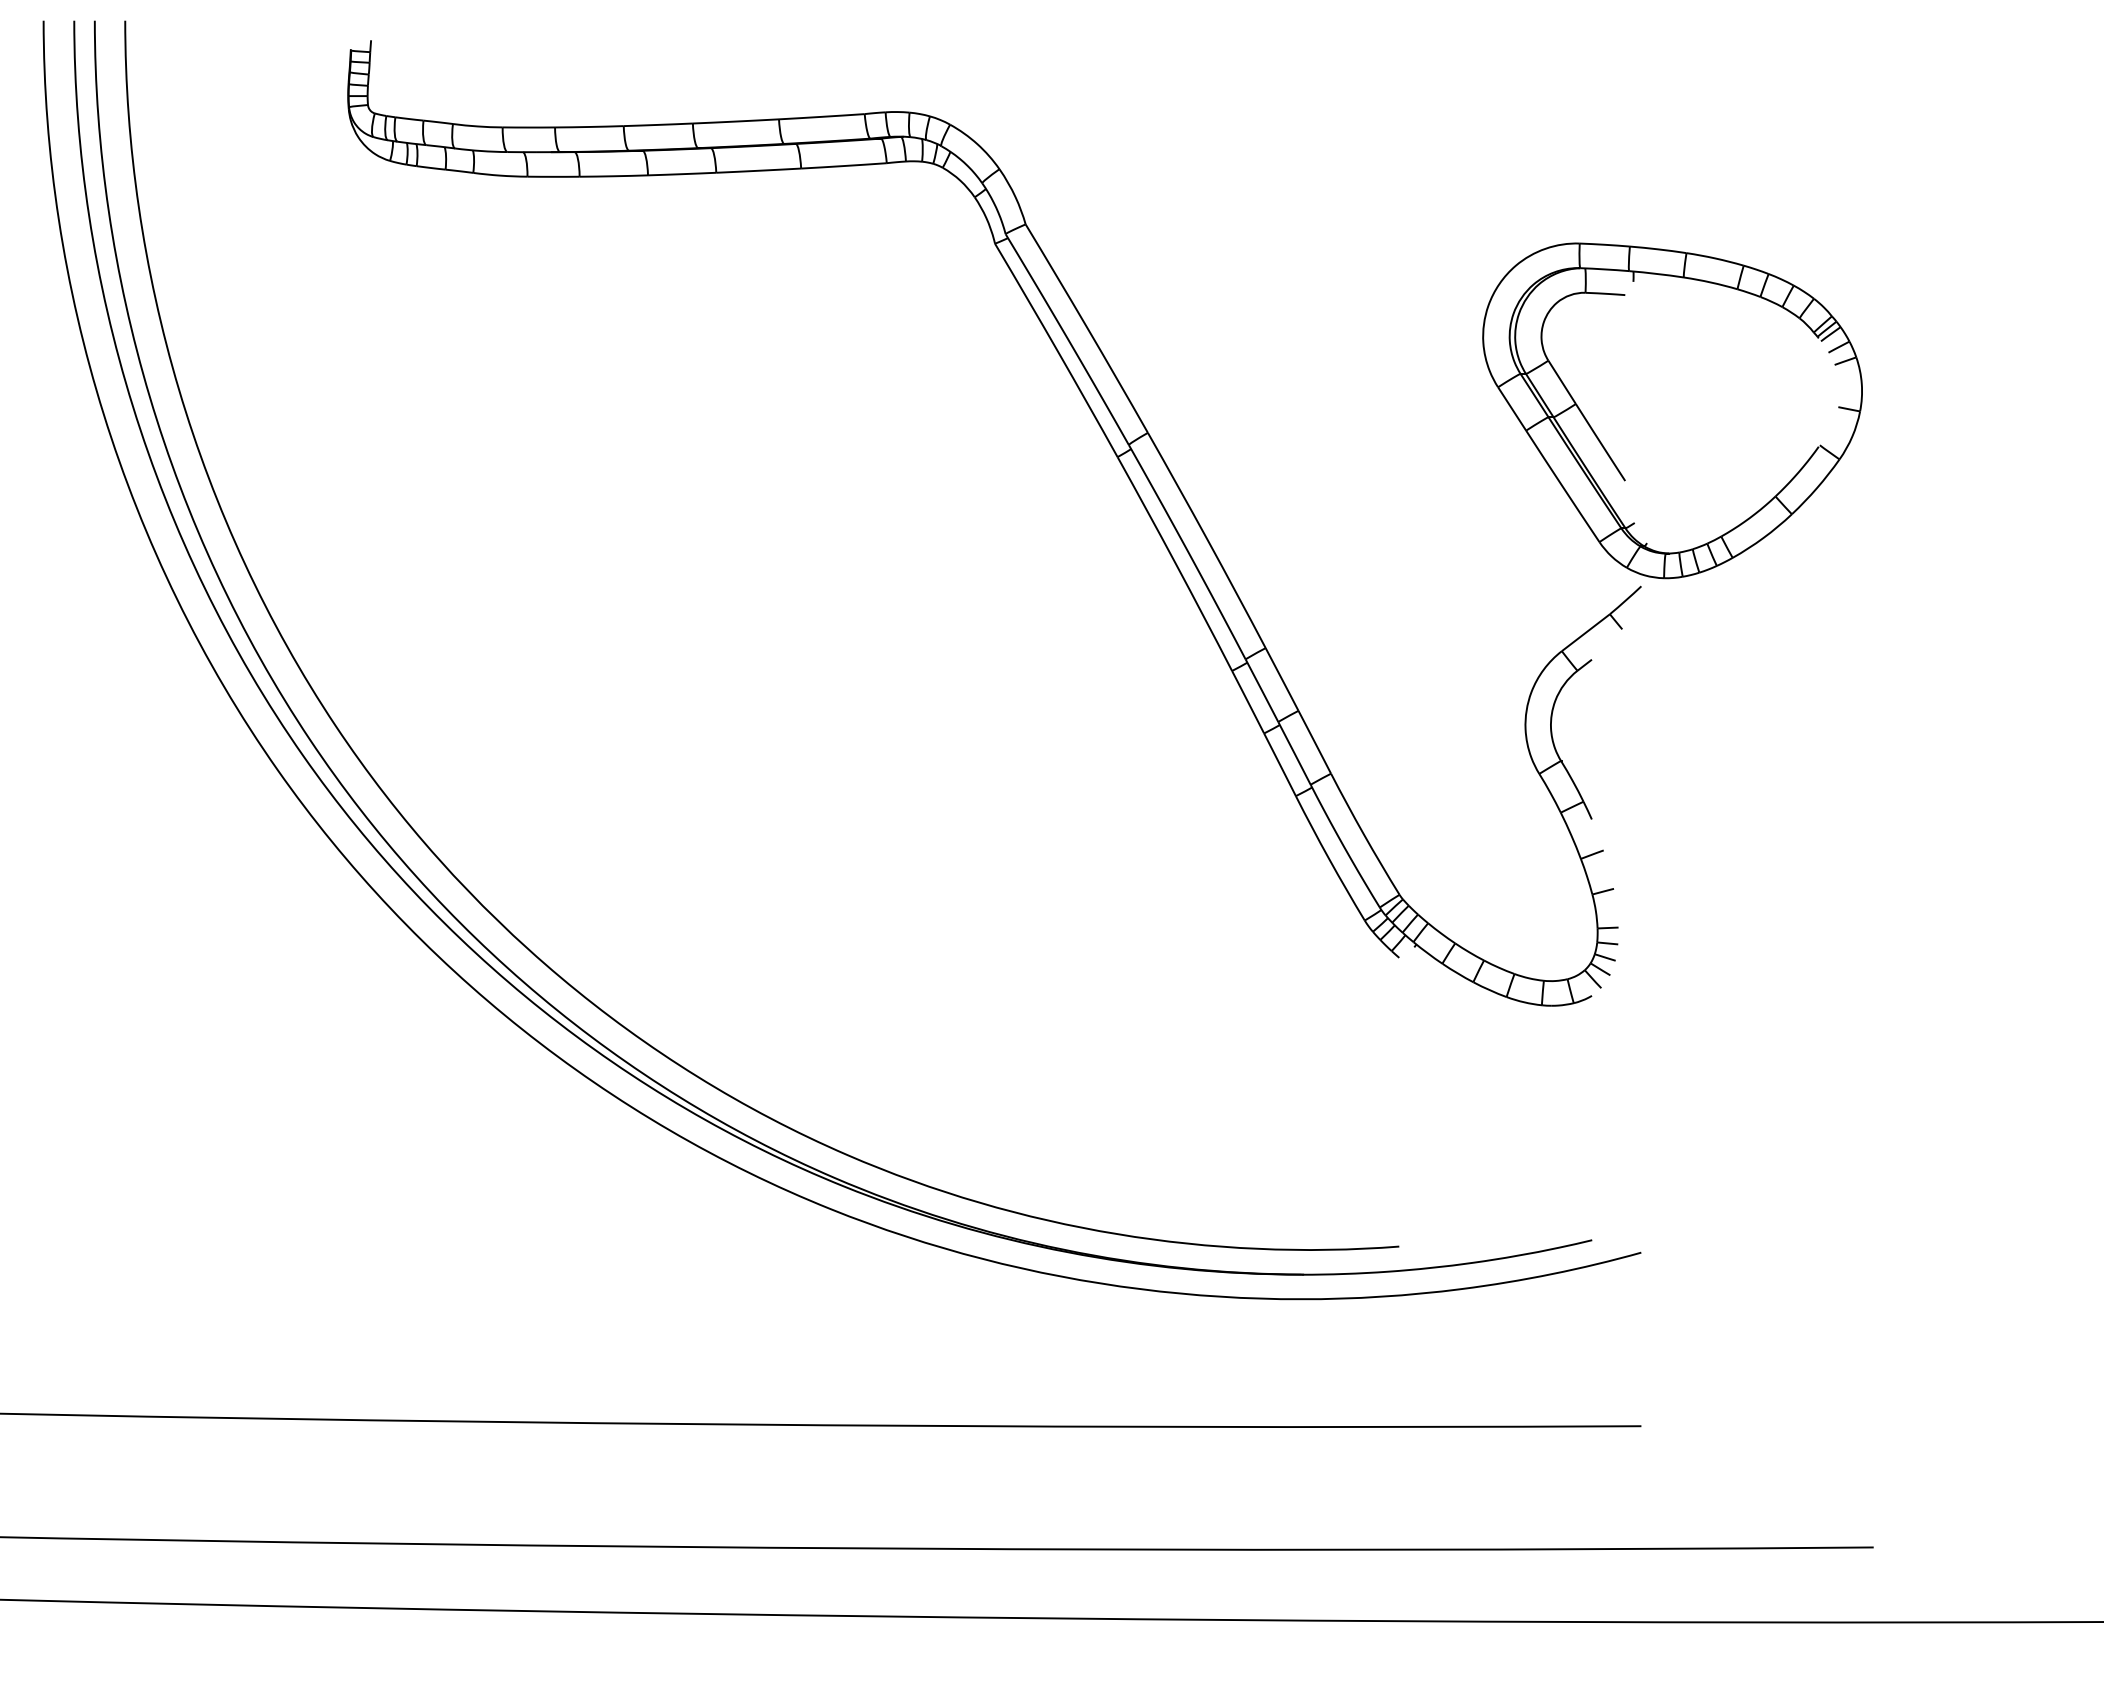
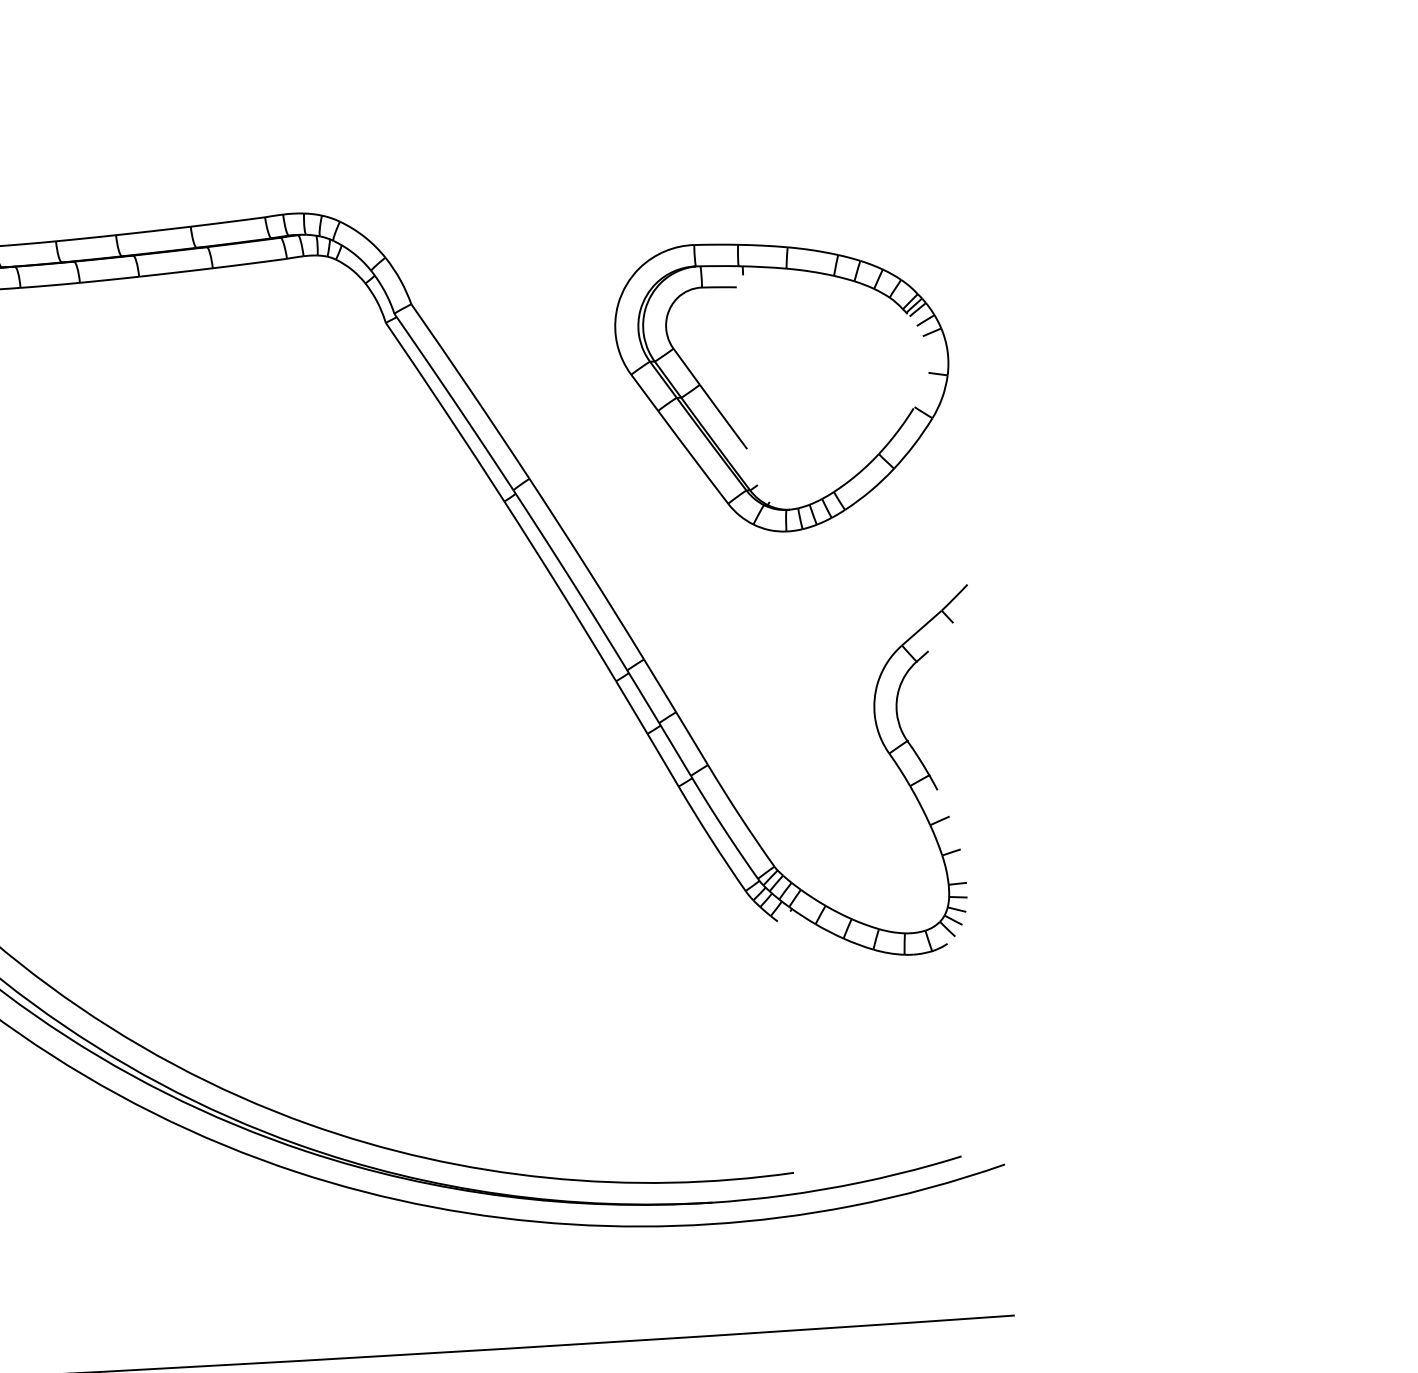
part: (1672, 410) -> (784, 385), moved

